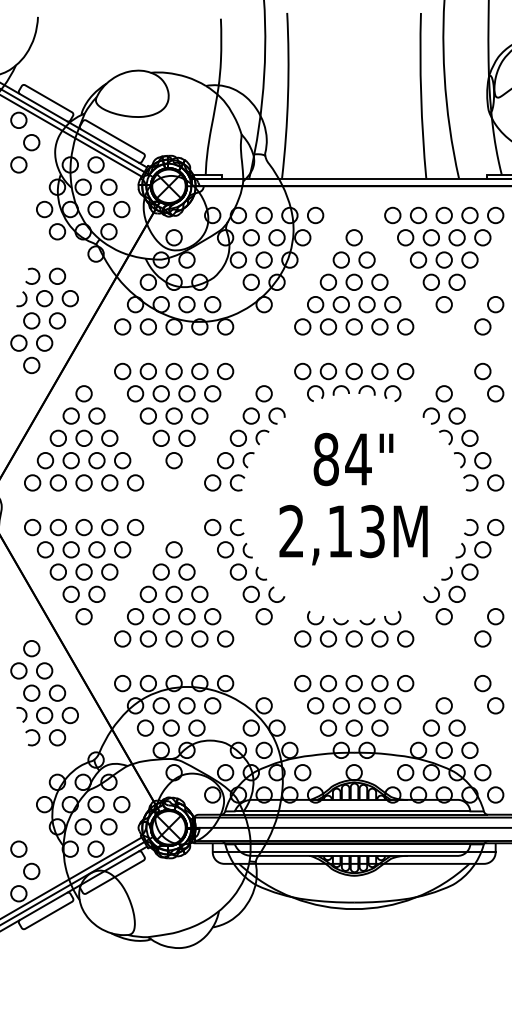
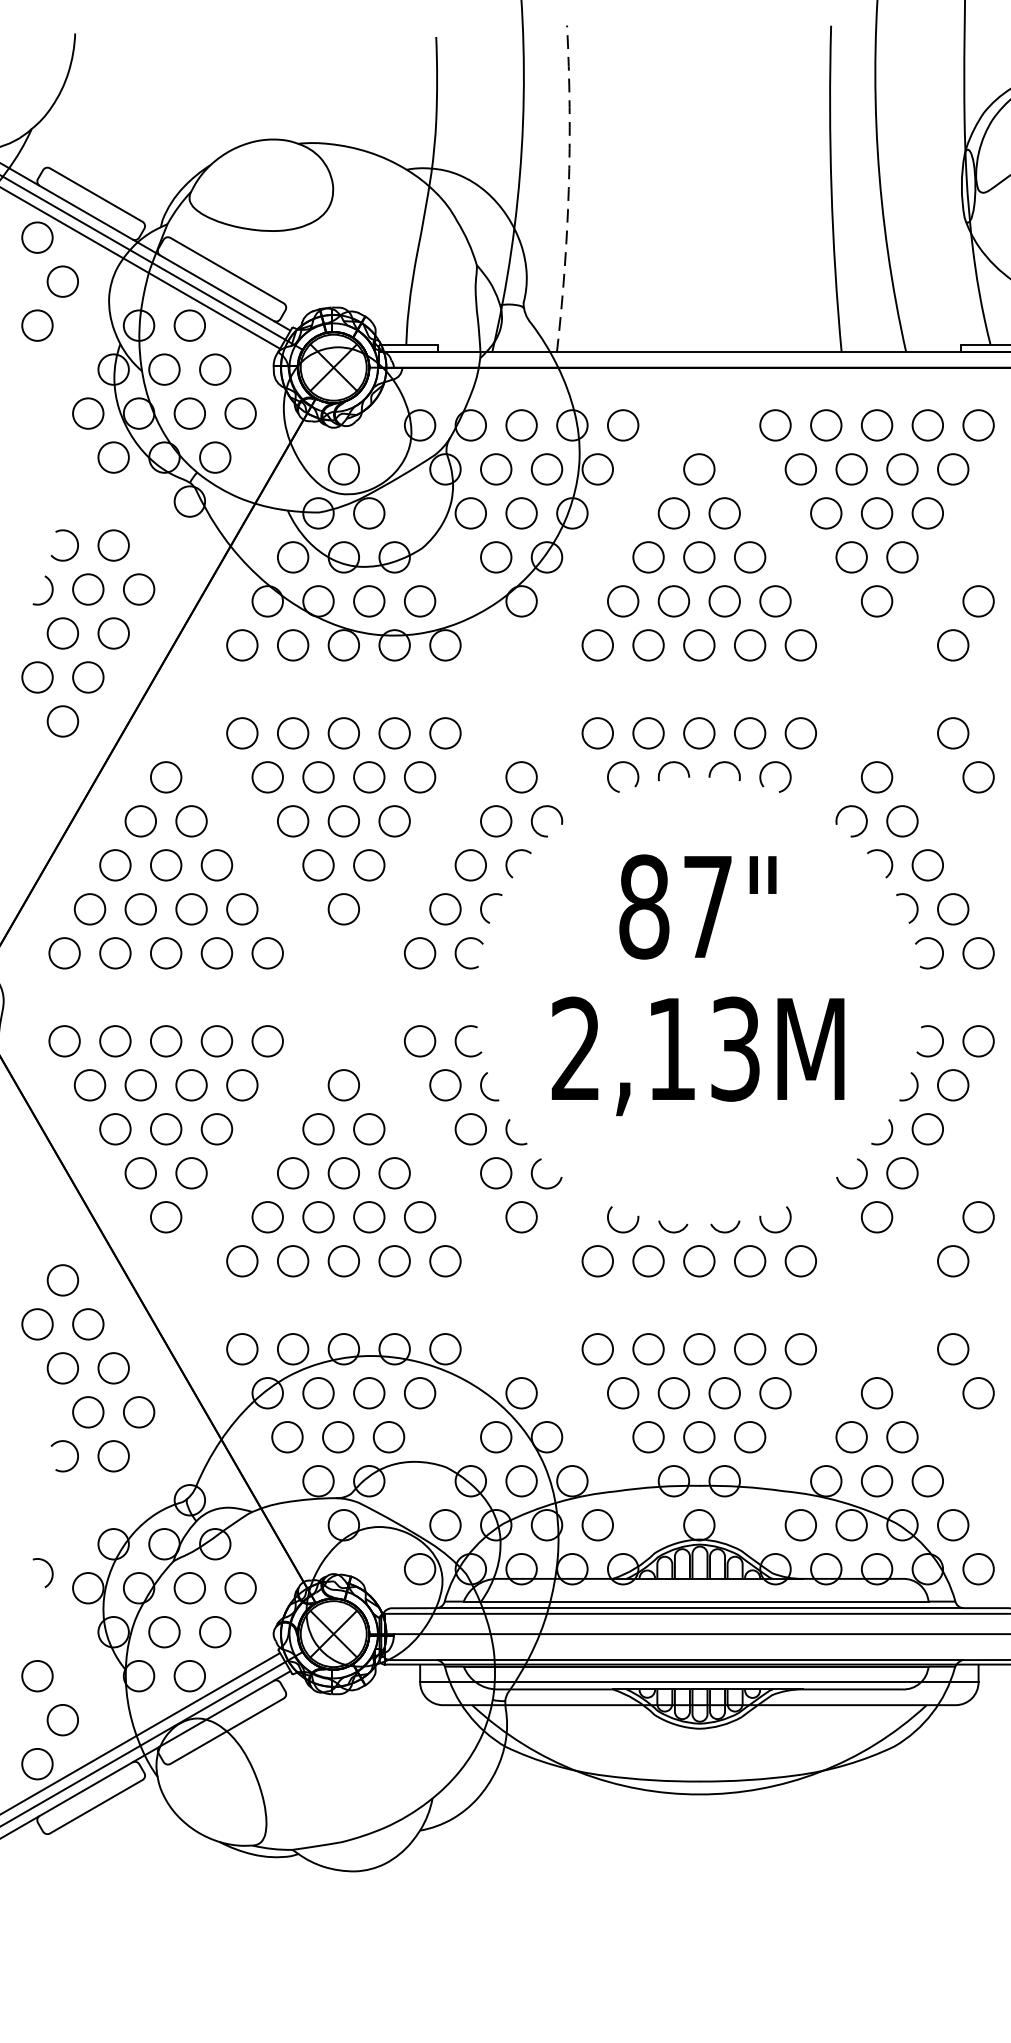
line: (288, 95) -> (569, 188), solid -> dashed
text: (358, 459) -> (707, 907), 84" -> 87"
arc: (25, 714) -> (50, 1572), moved

